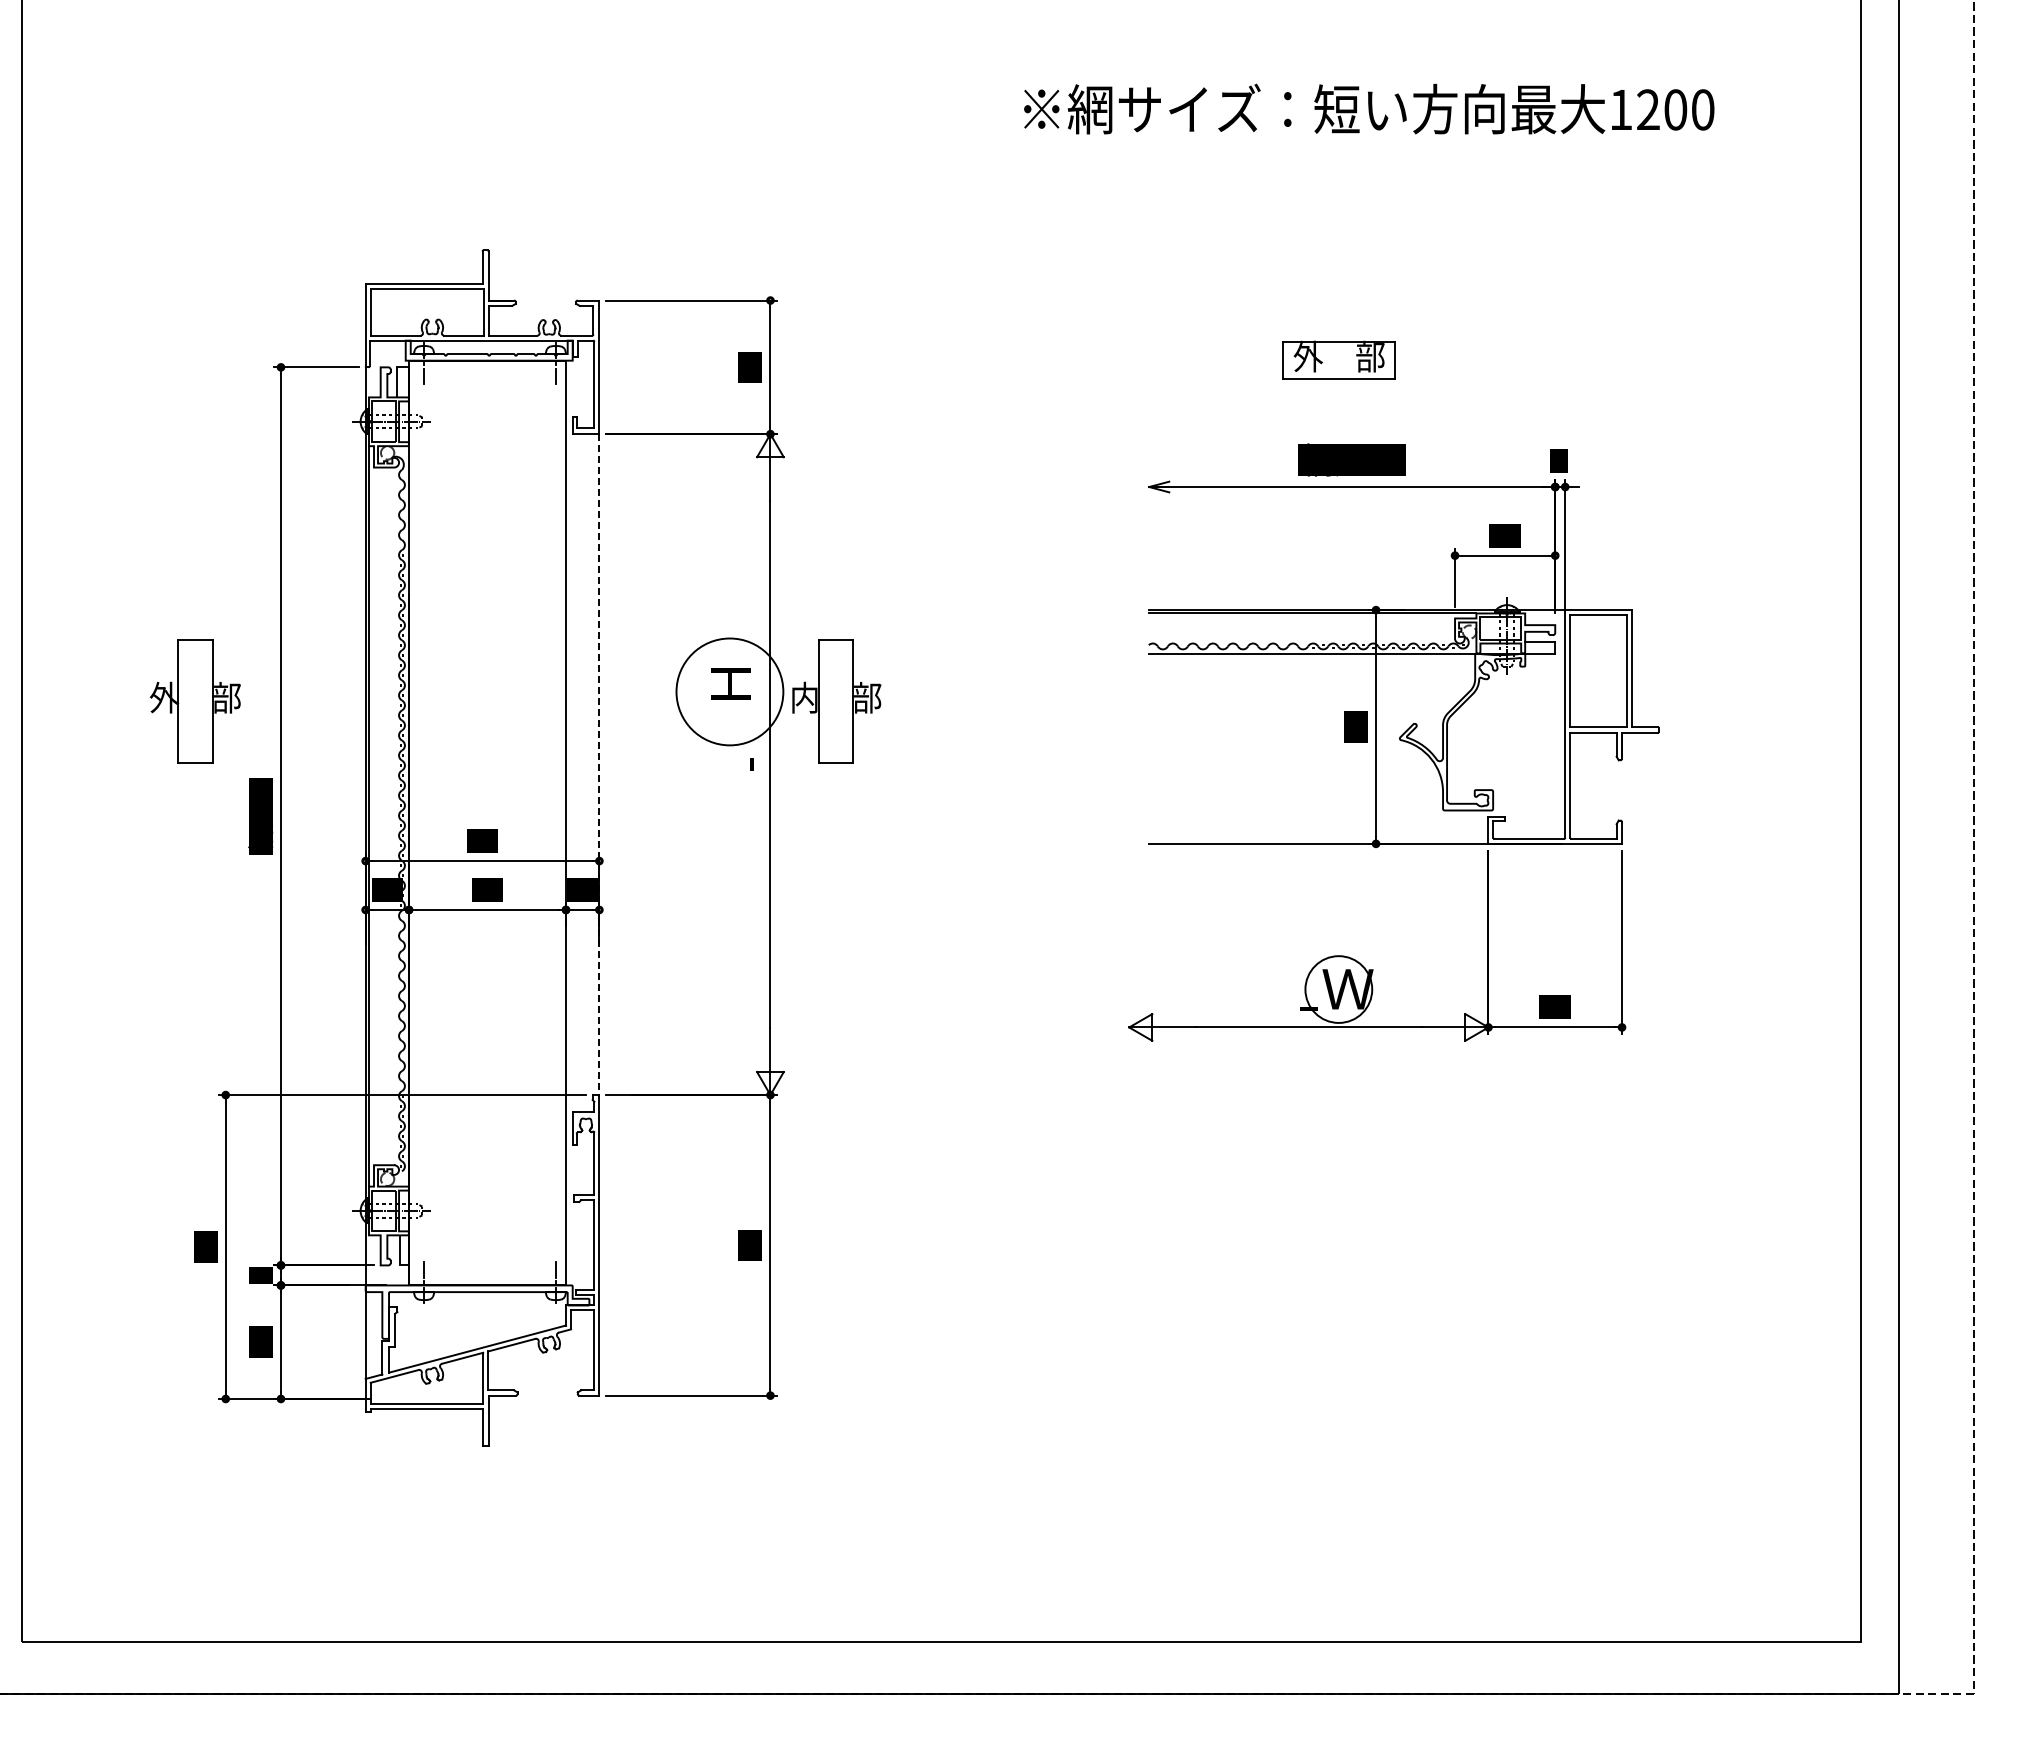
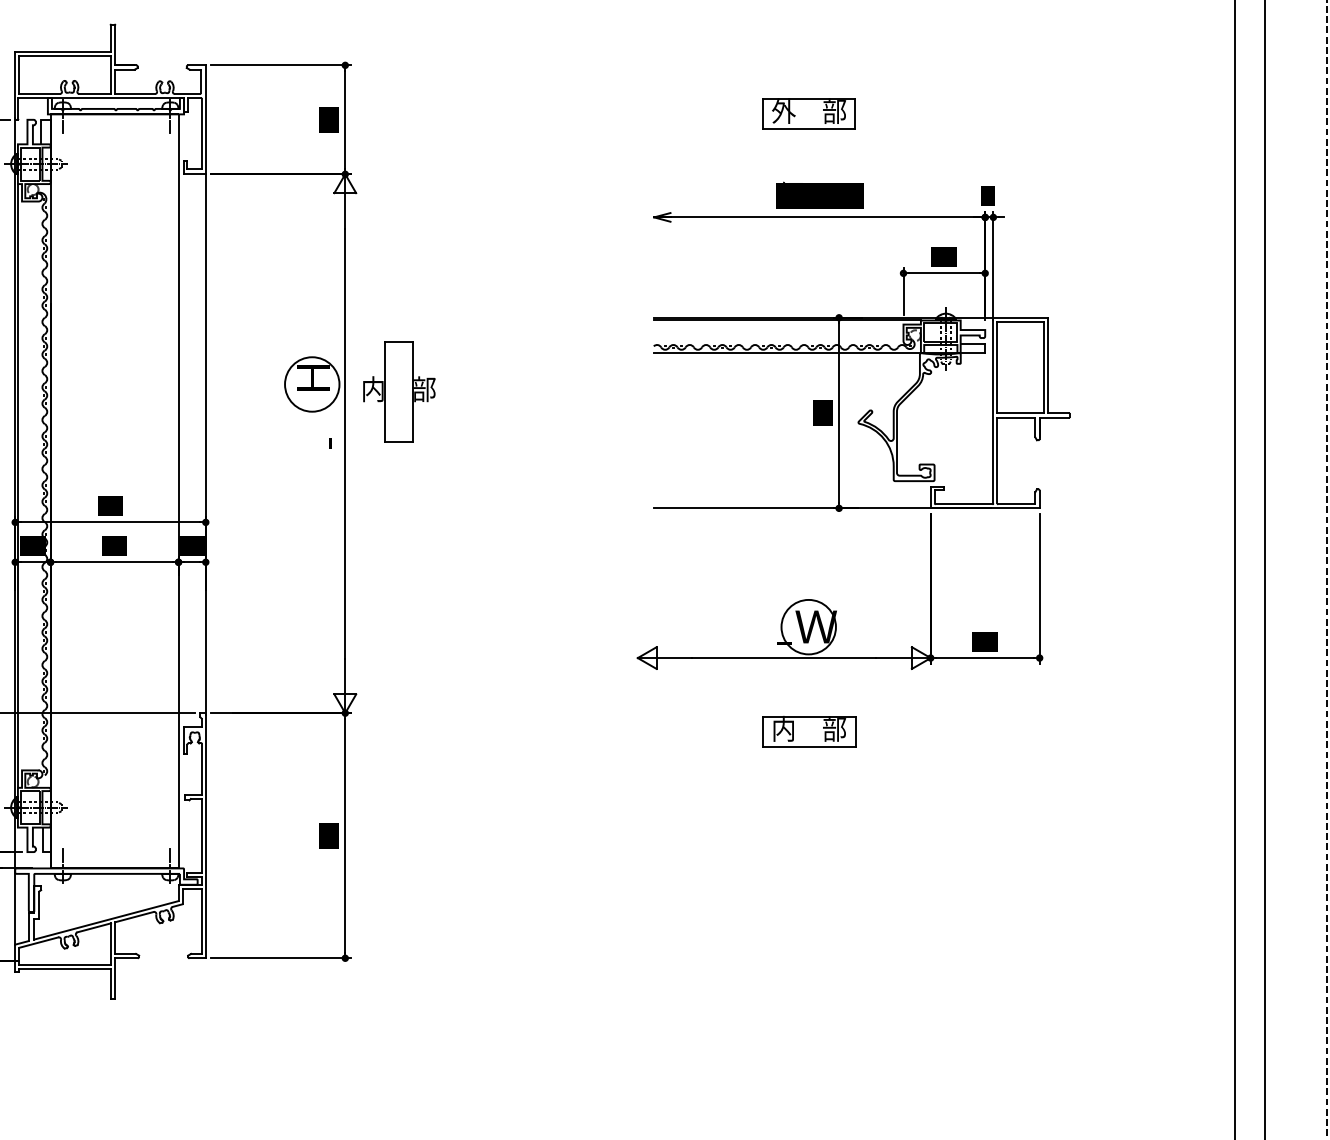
circle: (729, 691) -> (311, 384), size x0.62
line: (599, 765) -> (205, 444), dashed -> solid
part: (1338, 1117) -> (808, 731), added

